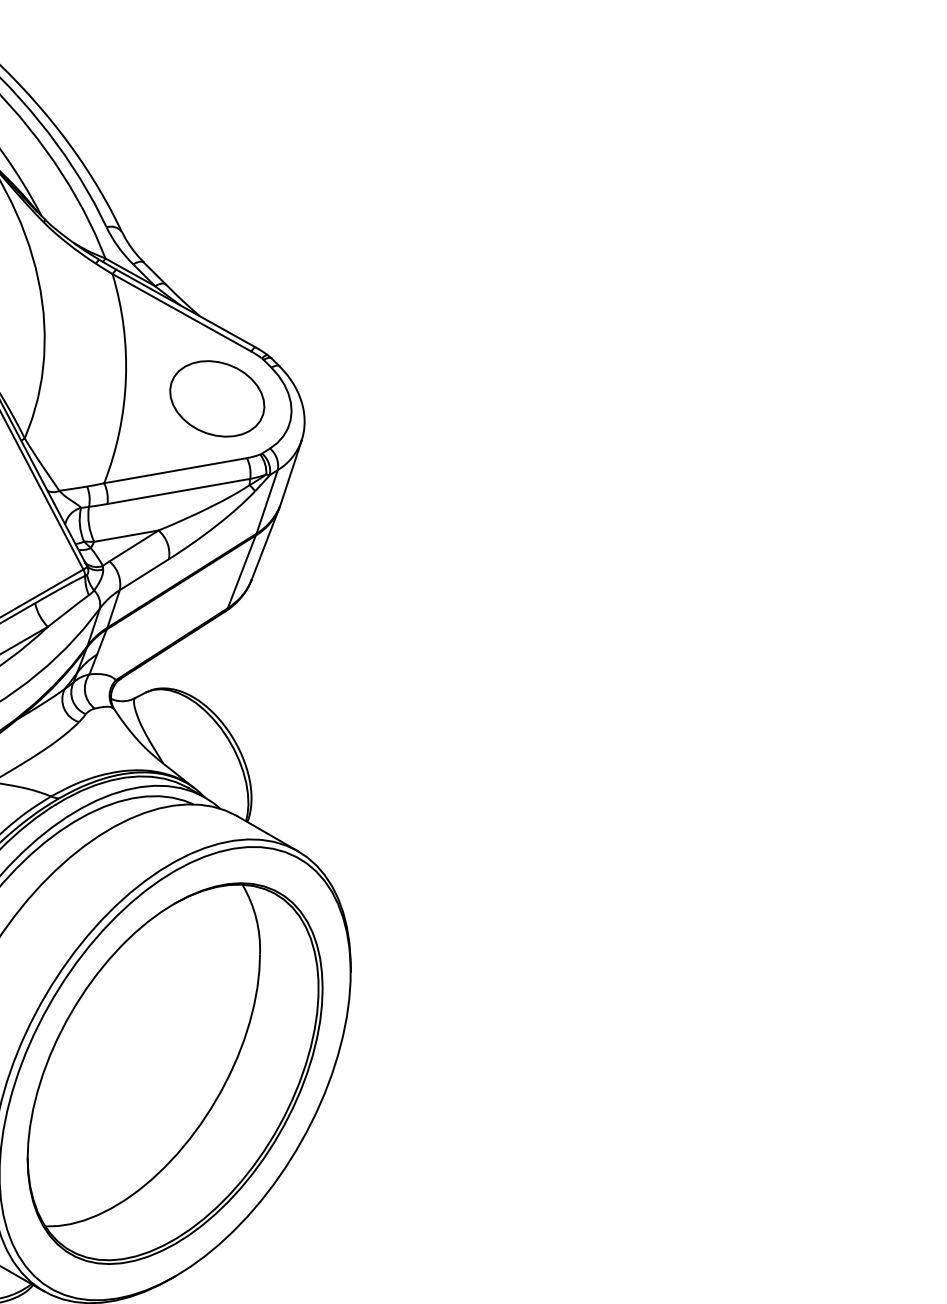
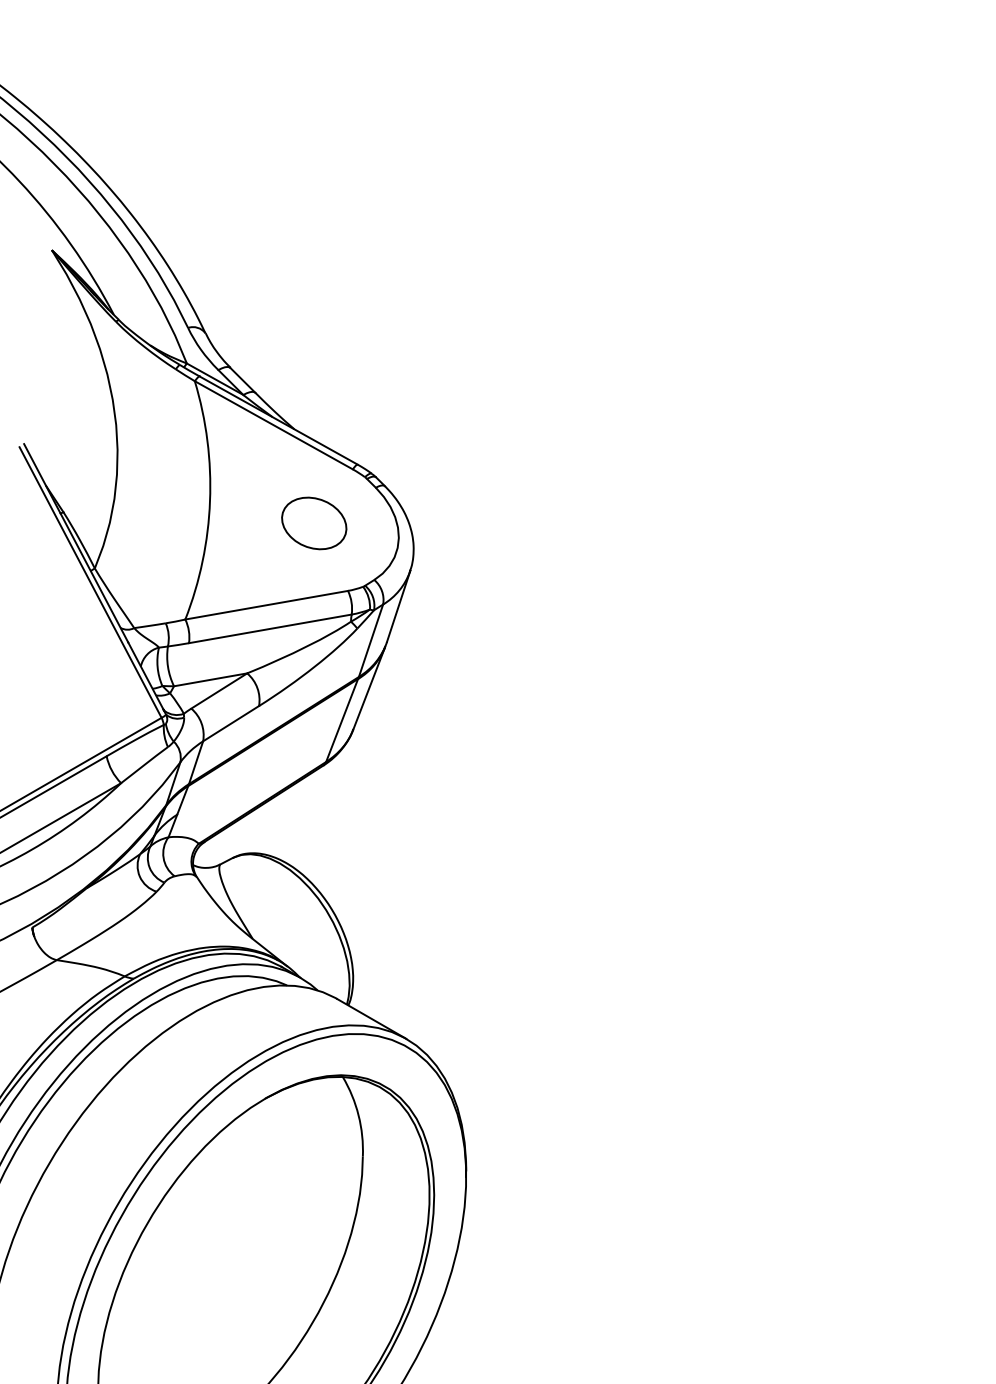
part: (217, 398) -> (314, 522), size x0.6

